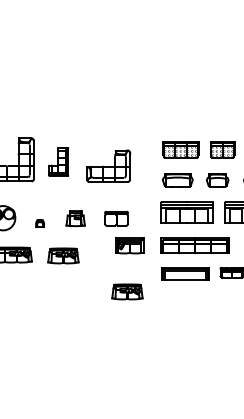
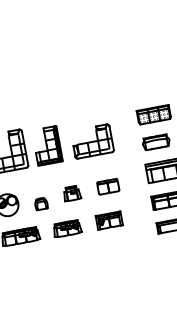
part: (58, 161) -> (47, 145), size x1.43
part: (39, 223) -> (40, 203), size x1.67
part: (129, 245) -> (108, 220), moved
part: (127, 291) -> (130, 249), removed

